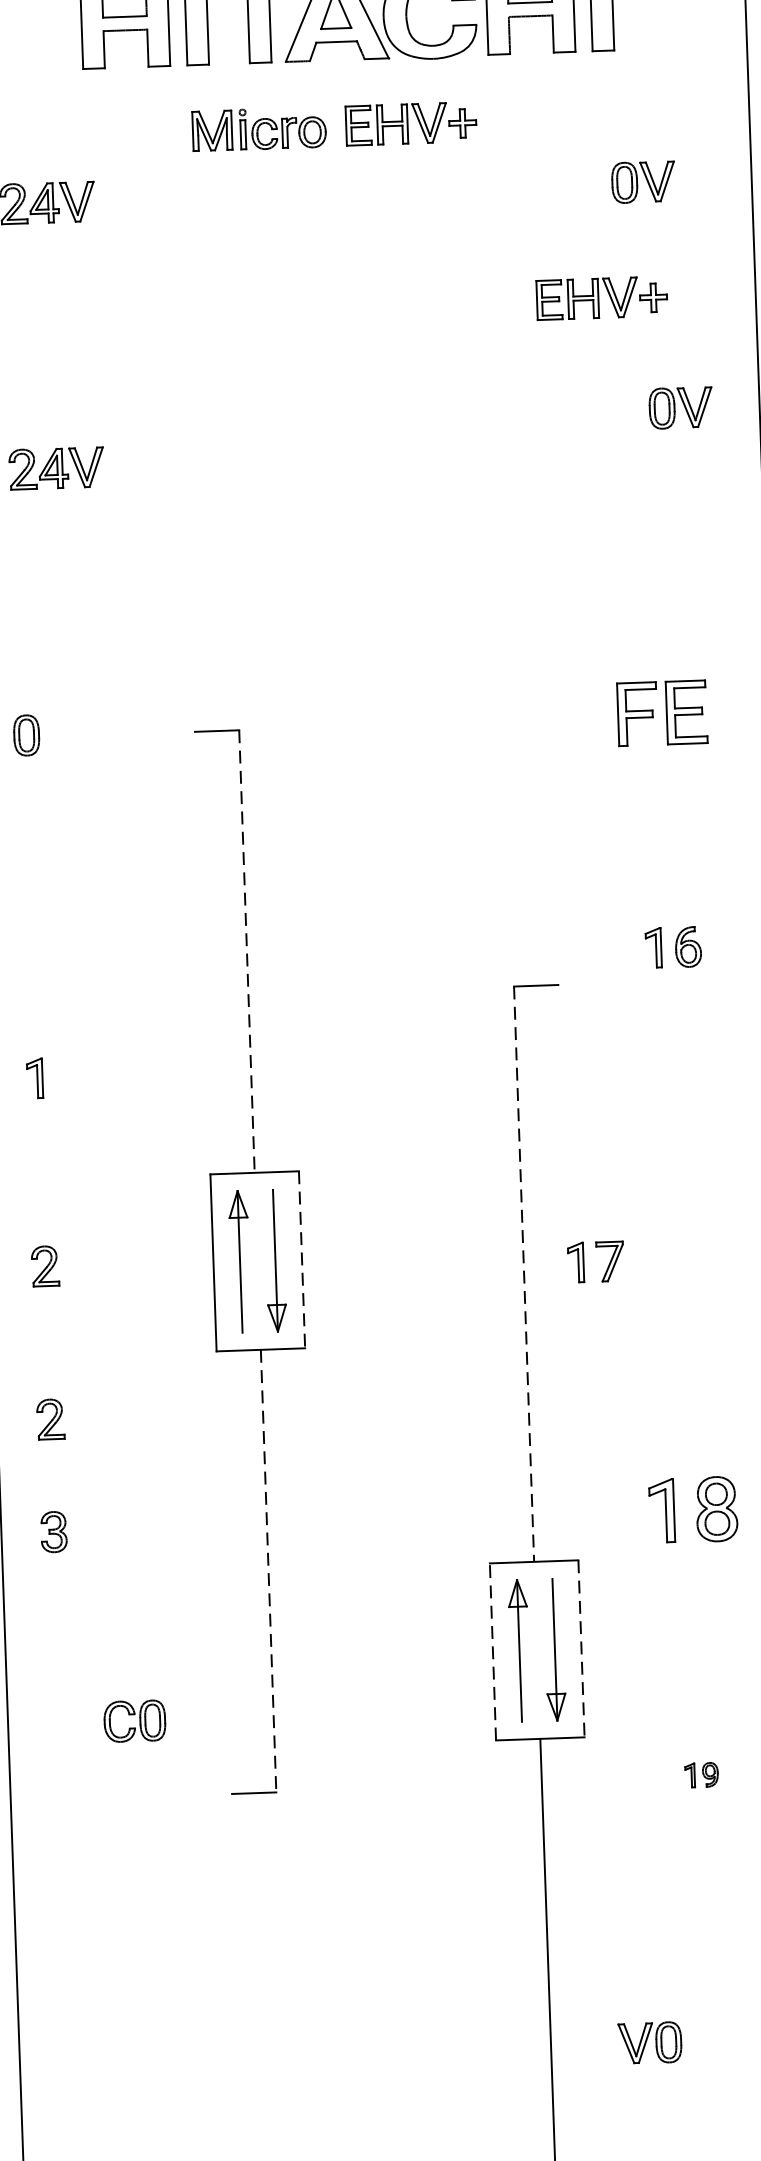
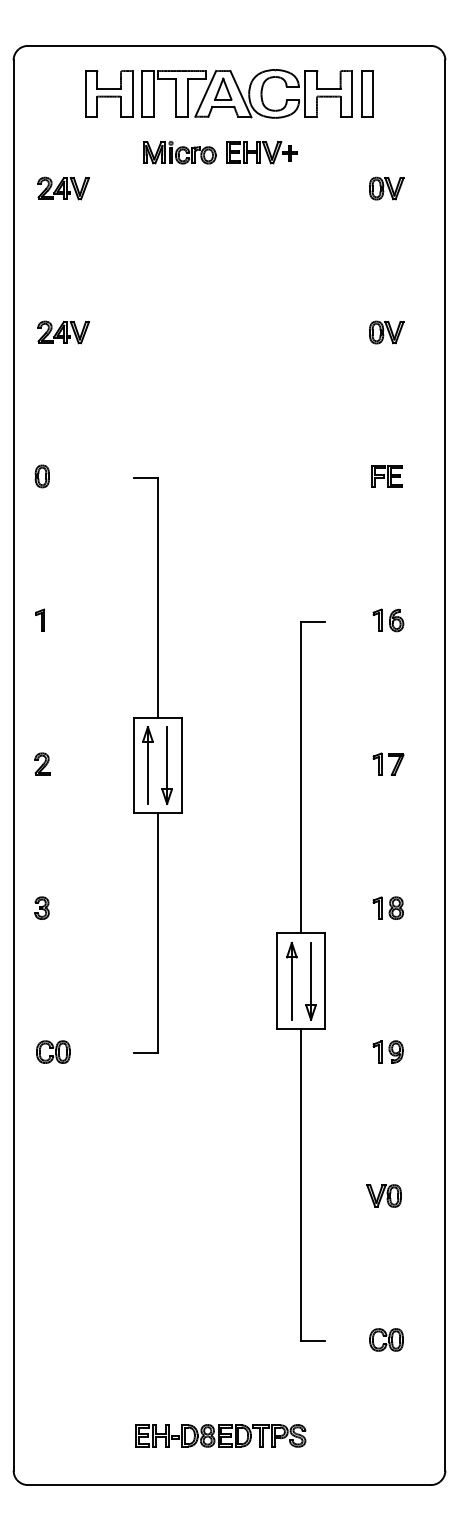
part: (600, 297) -> (361, 250), removed
part: (680, 407) -> (386, 332), moved
part: (661, 713) -> (386, 476), size x0.62
part: (673, 947) -> (388, 620), moved
line: (246, 951) -> (157, 597), dashed -> solid
part: (33, 1077) -> (39, 619), moved
line: (301, 1259) -> (181, 765), dashed -> solid
part: (595, 1260) -> (388, 763), moved
line: (524, 1274) -> (301, 777), dashed -> solid
part: (50, 1418) -> (42, 846), removed
part: (691, 1508) -> (387, 907), size x0.62
line: (268, 1571) -> (157, 933), dashed -> solid
line: (581, 1649) -> (325, 981), dashed -> solid
line: (493, 1652) -> (277, 981), dashed -> solid
part: (135, 1720) -> (53, 1051), moved
part: (700, 1774) -> (387, 1051), size x1.67
part: (648, 2042) -> (383, 1195), moved

